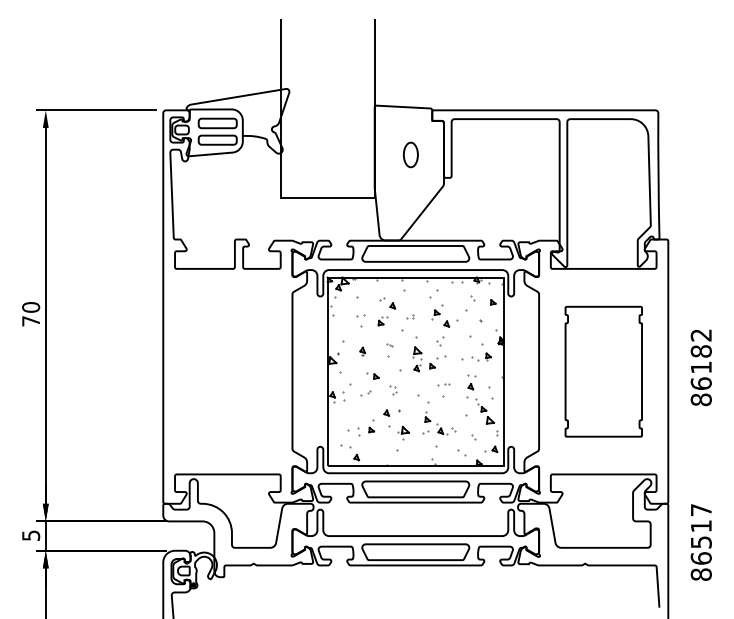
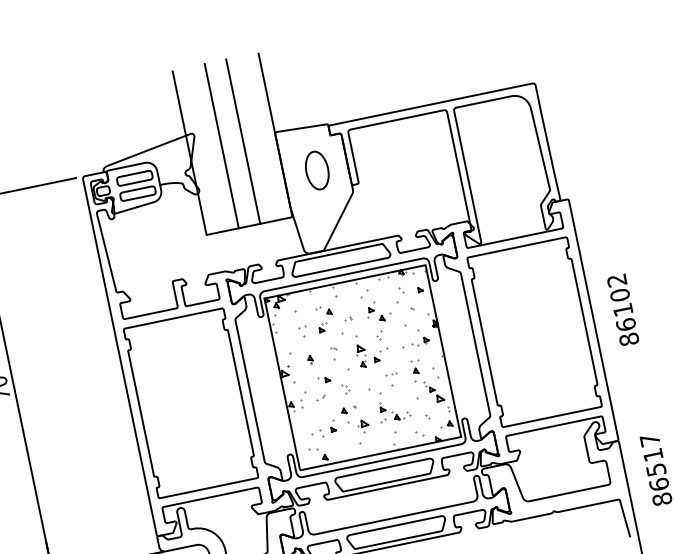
line: (315, 108) -> (221, 146), added
line: (339, 108) -> (243, 141), added
part: (410, 154) -> (316, 170), size x1.67
text: (701, 351) -> (620, 295), 86182 -> 86102
part: (227, 371) -> (190, 403), added
part: (603, 371) -> (534, 332), size x1.43

